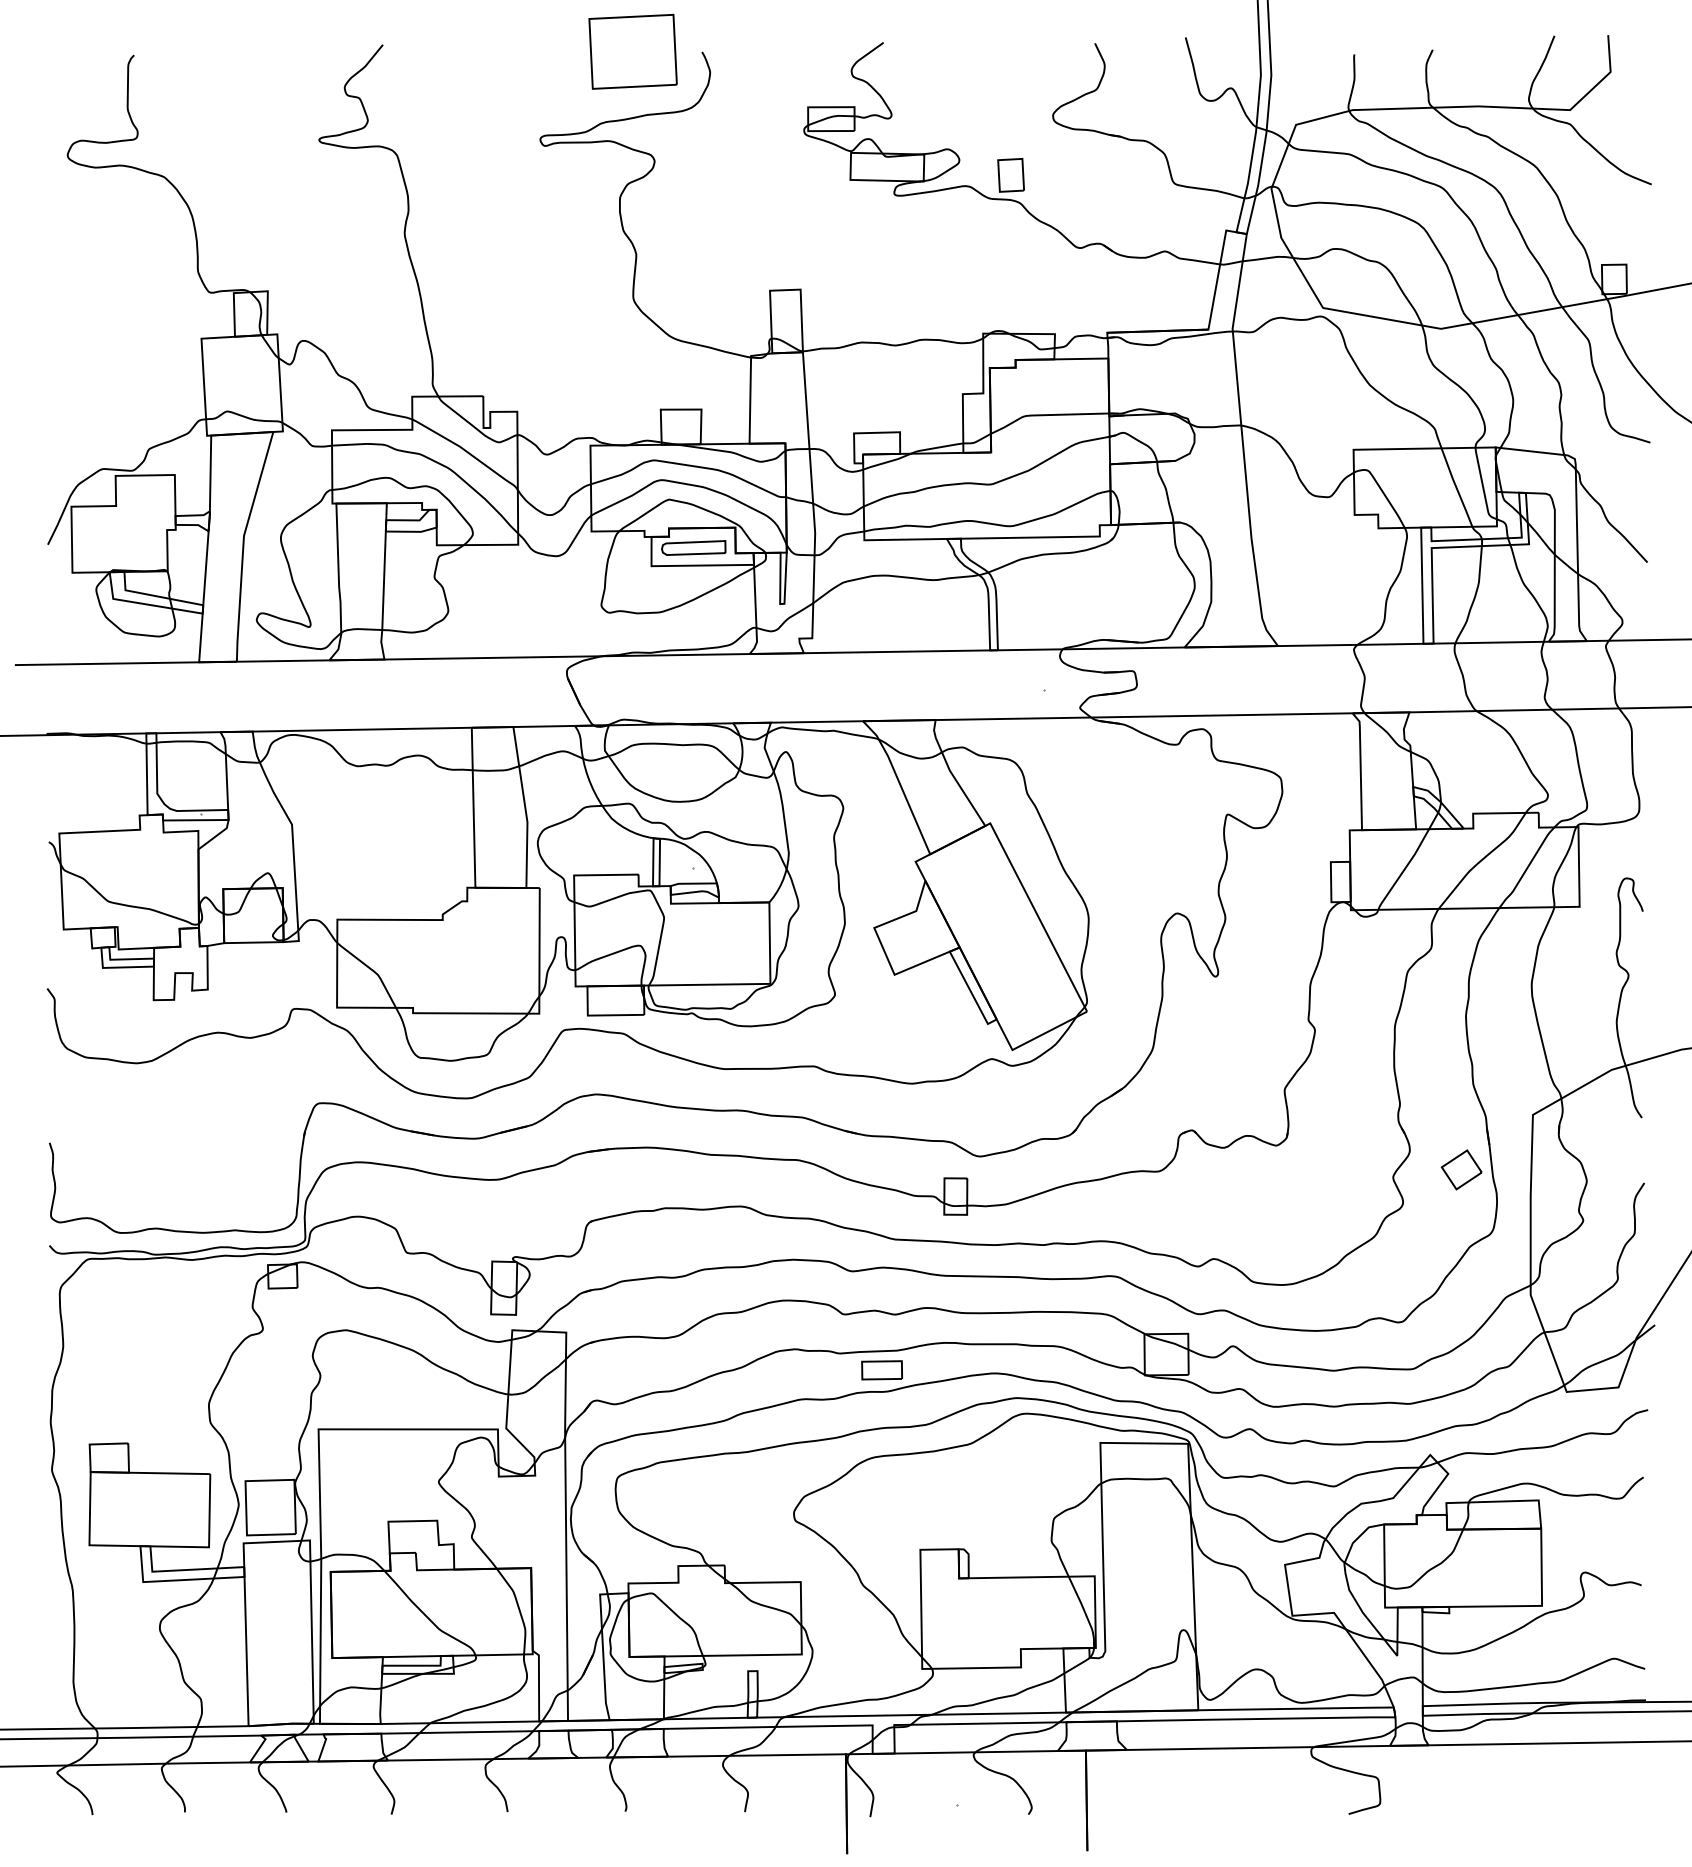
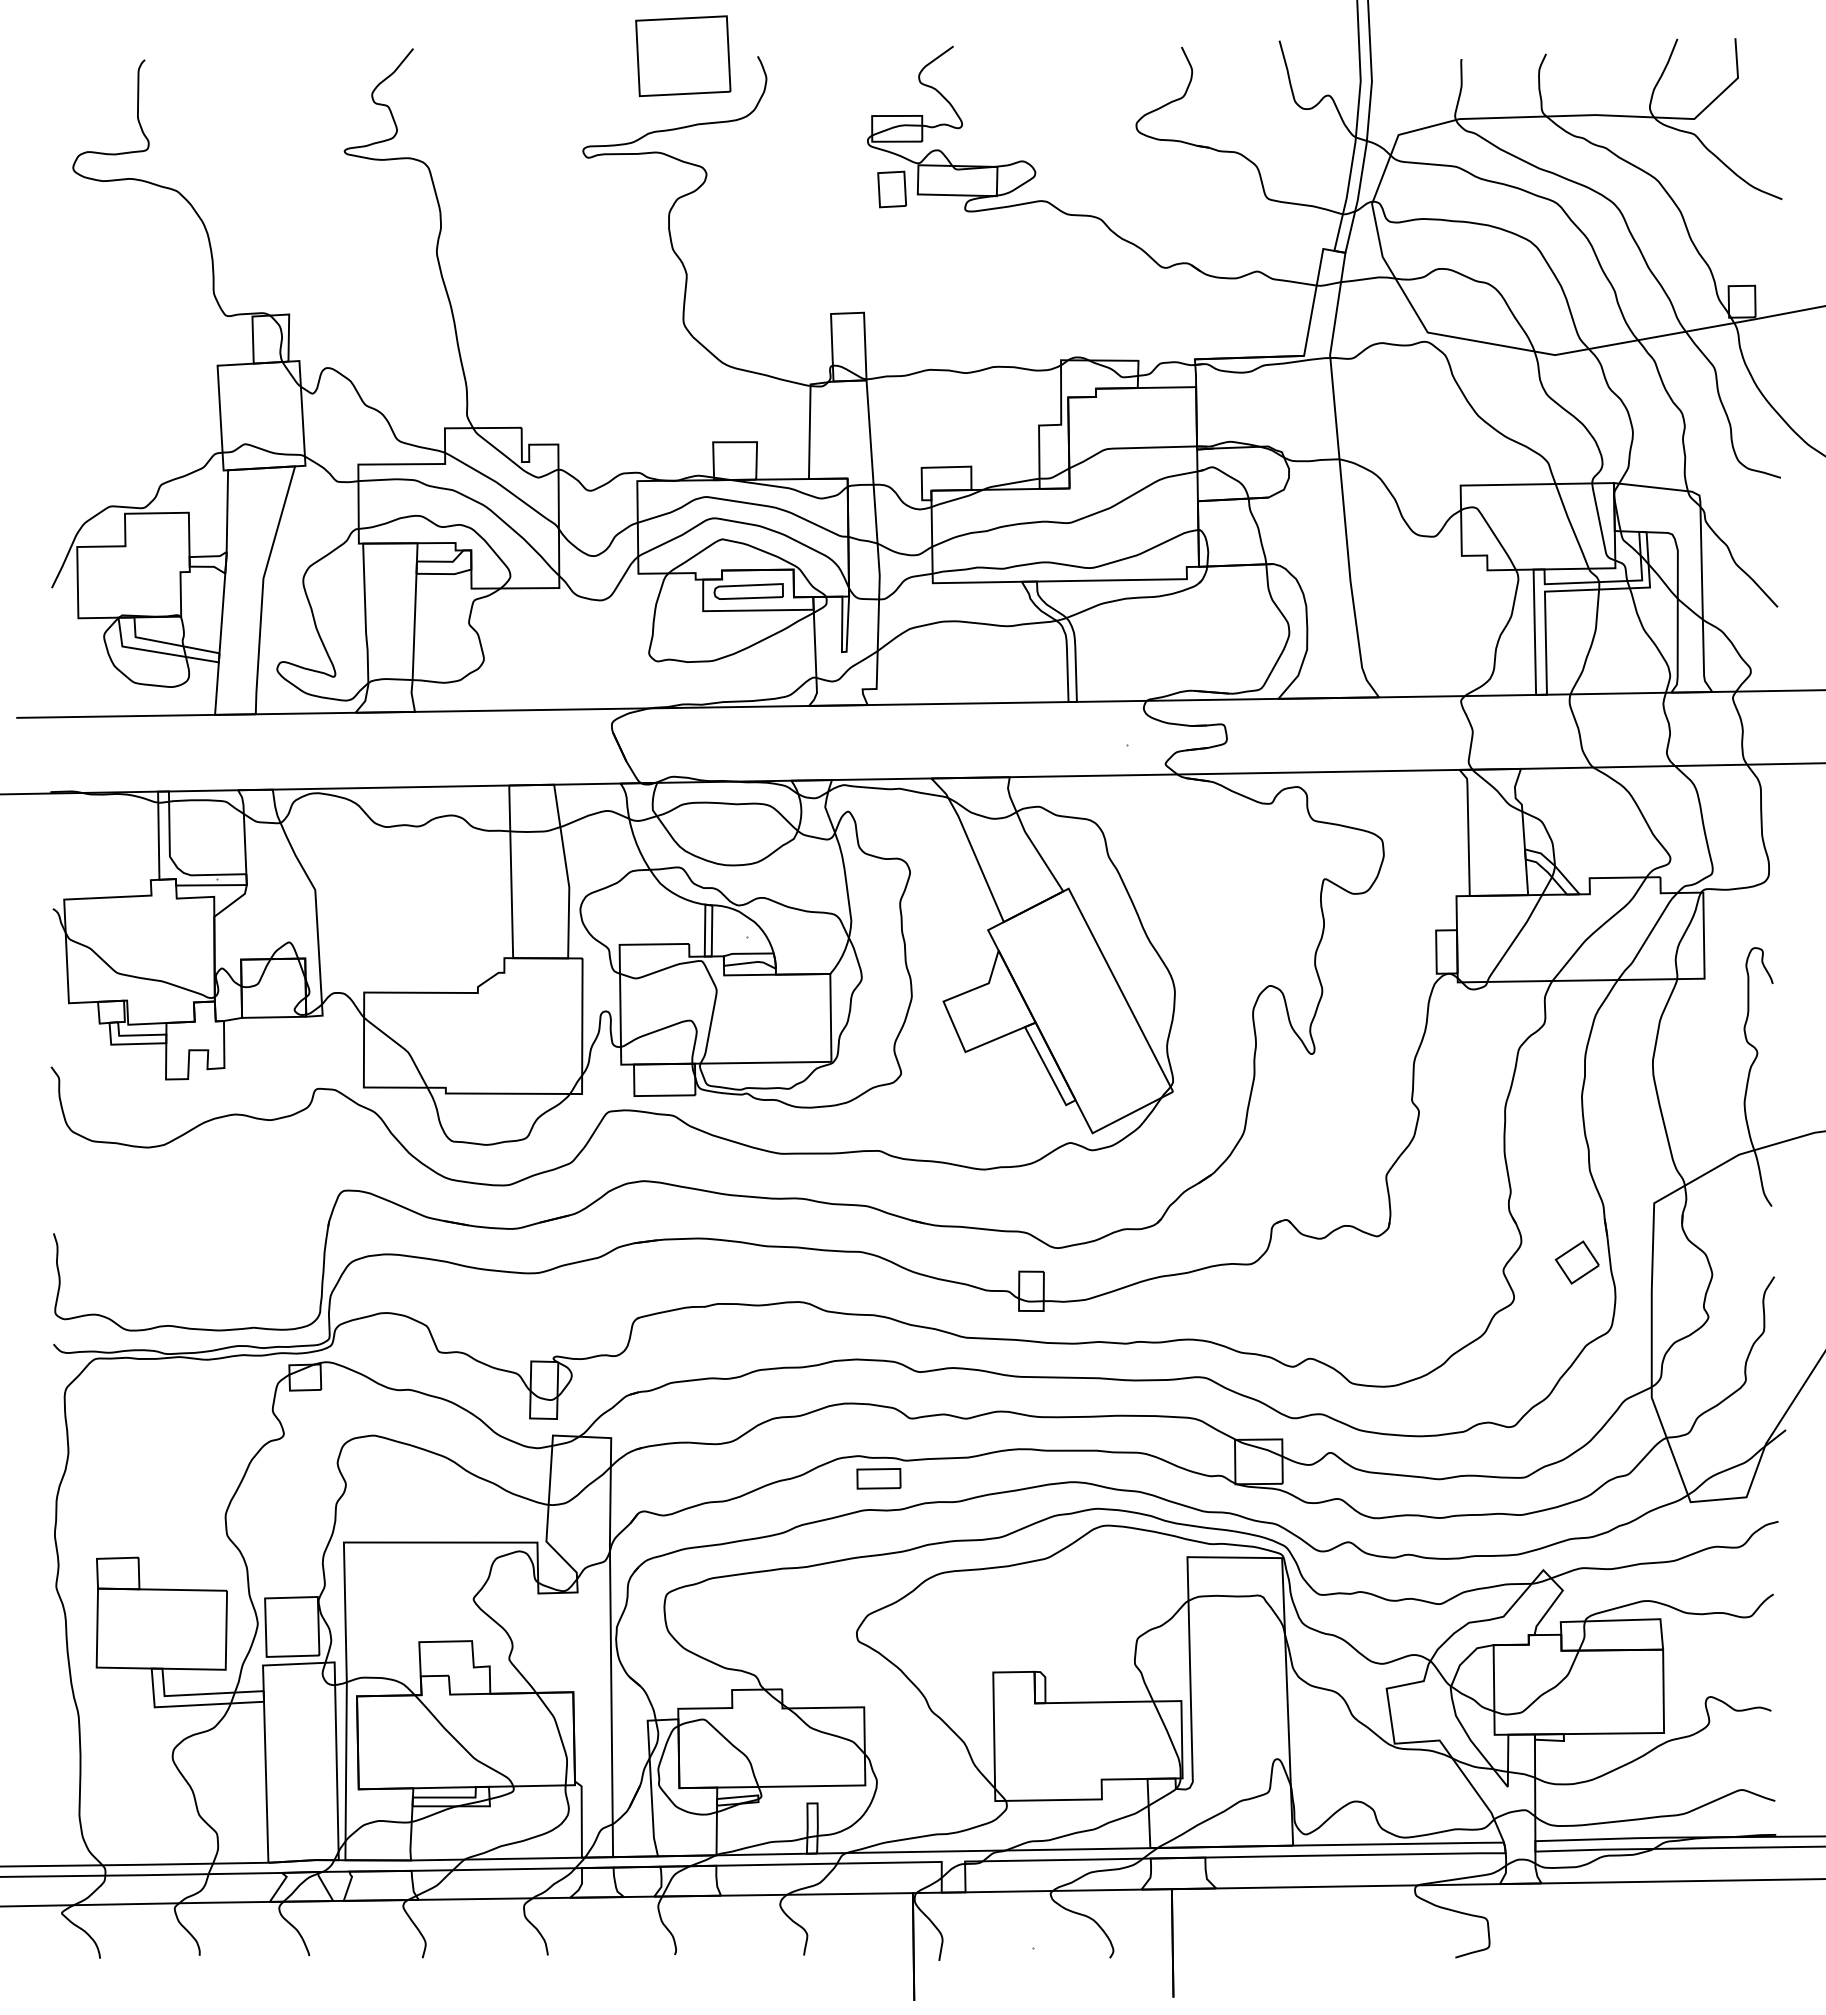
part: (1010, 175) -> (891, 189), moved
part: (881, 1370) -> (878, 1478), moved

